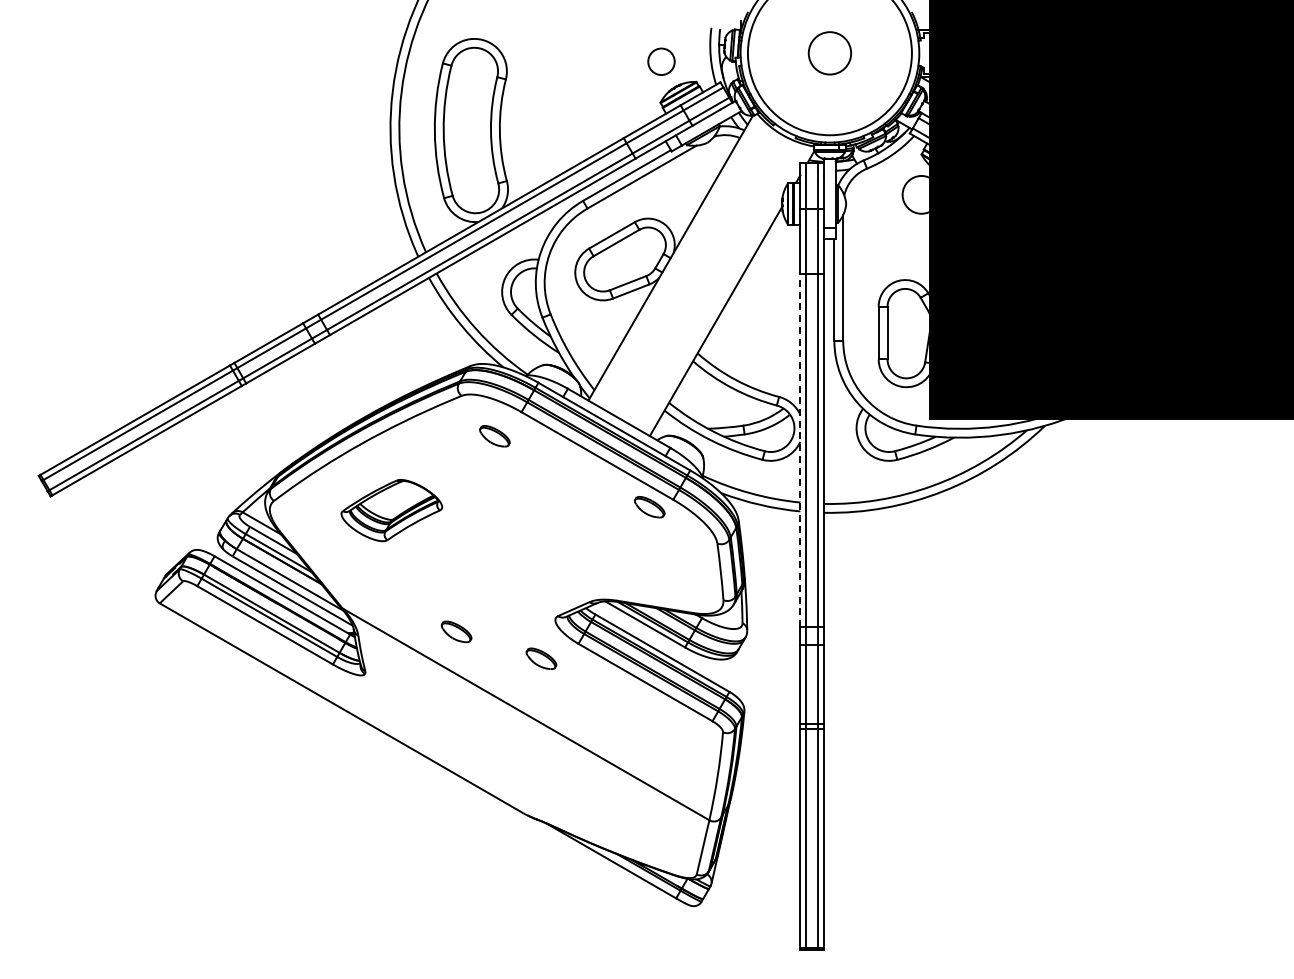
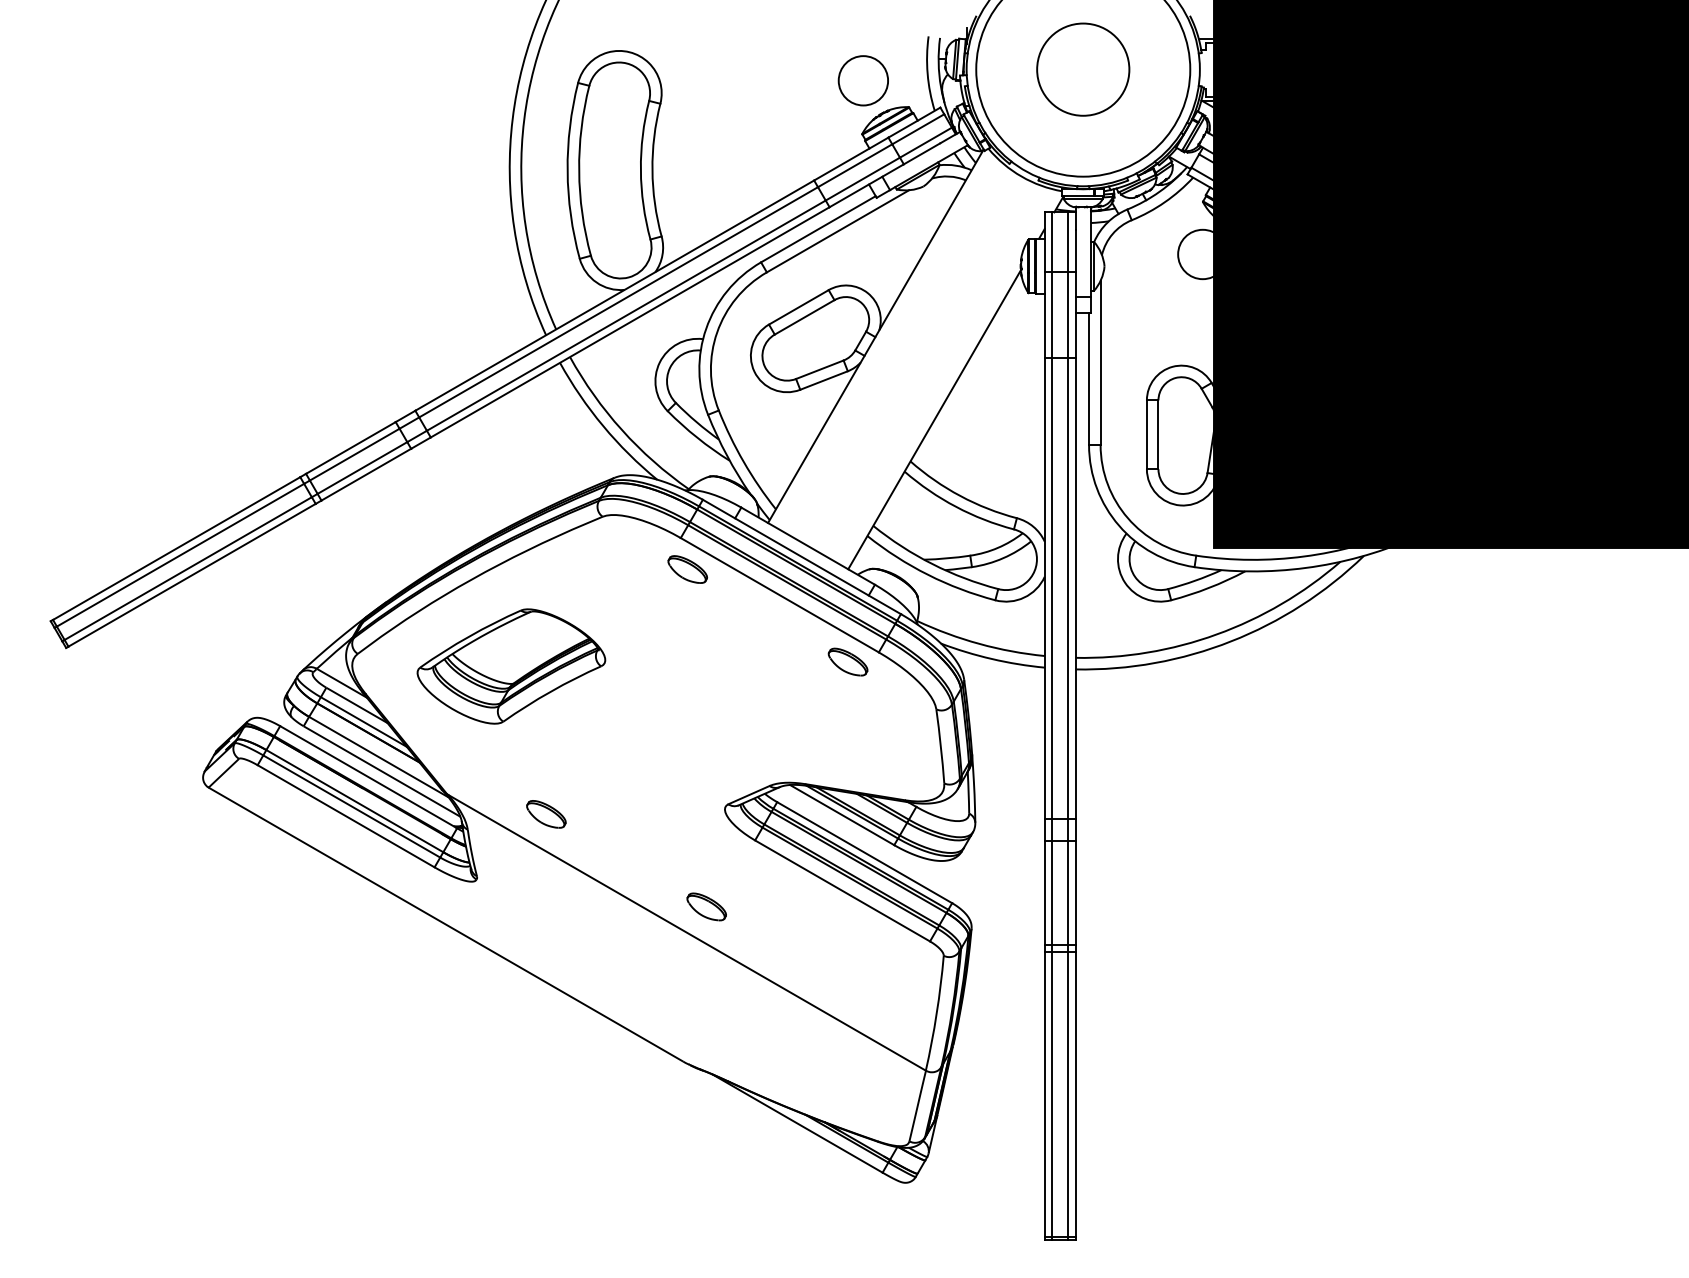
circle: (829, 53) -> (1082, 69), size x1.67
circle: (661, 61) -> (863, 80), size x1.43
part: (494, 436) -> (687, 569), moved
line: (800, 450) -> (1044, 588), dashed -> solid
part: (391, 510) -> (511, 666), size x1.43
part: (456, 631) -> (546, 813), moved
part: (541, 658) -> (706, 906), moved

